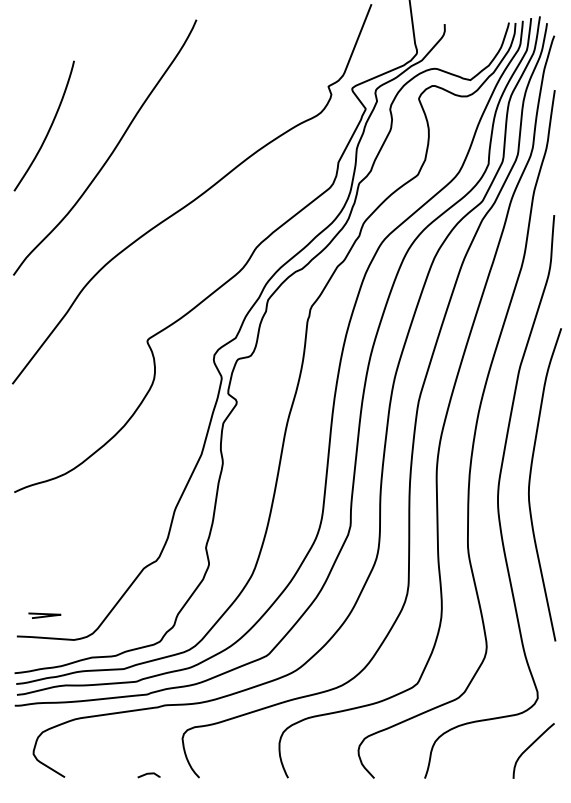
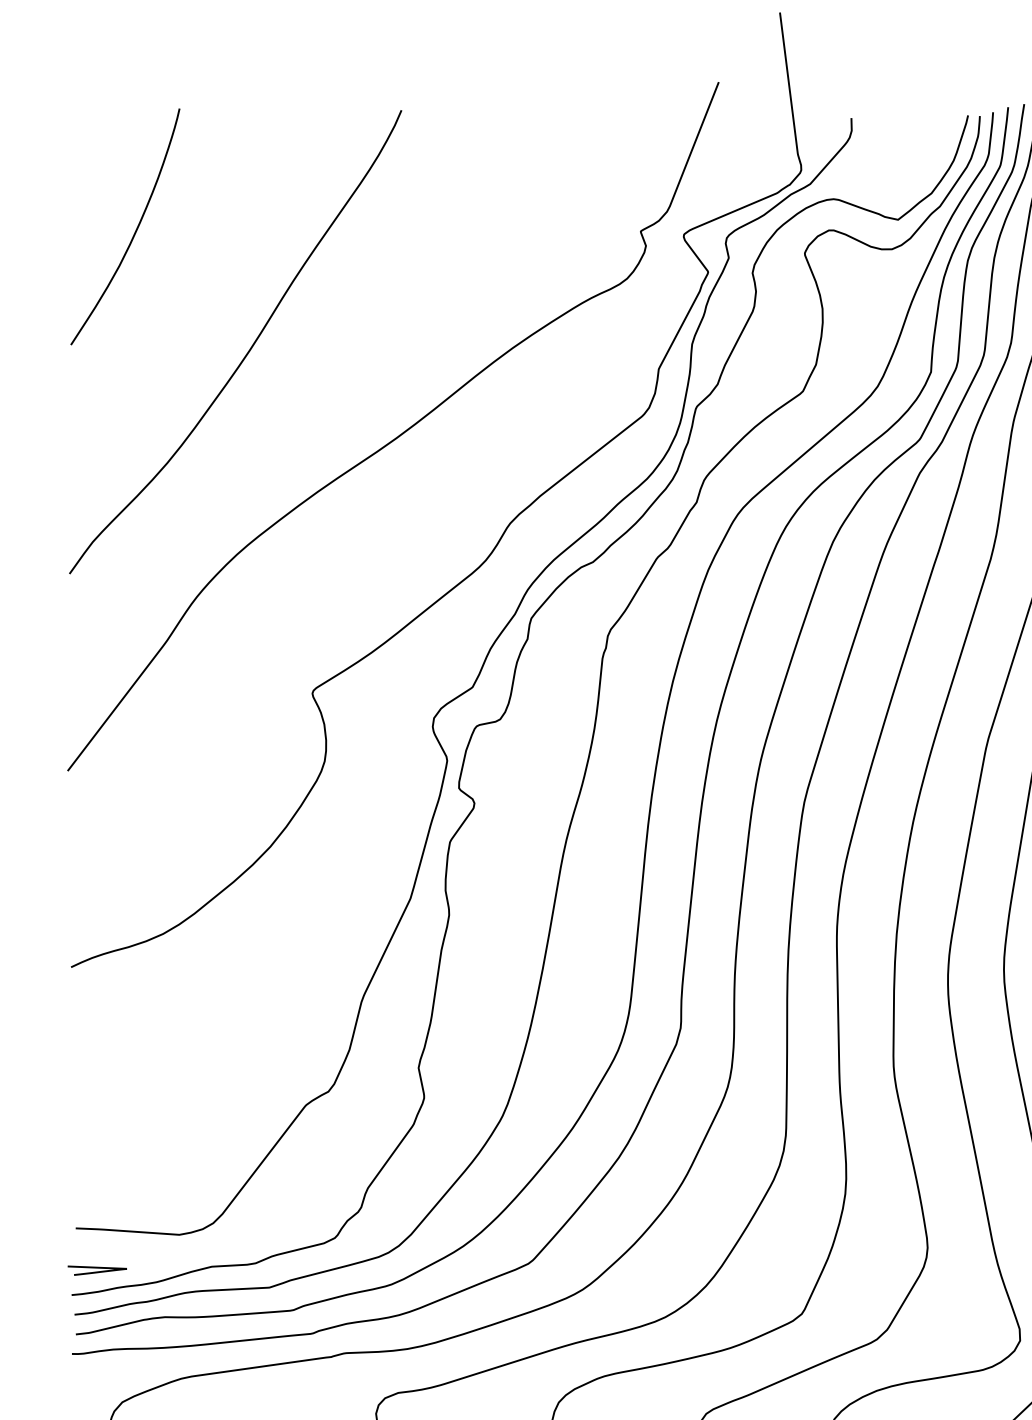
curve: (49, 127) -> (134, 229), moved
curve: (44, 615) -> (96, 1270), moved

